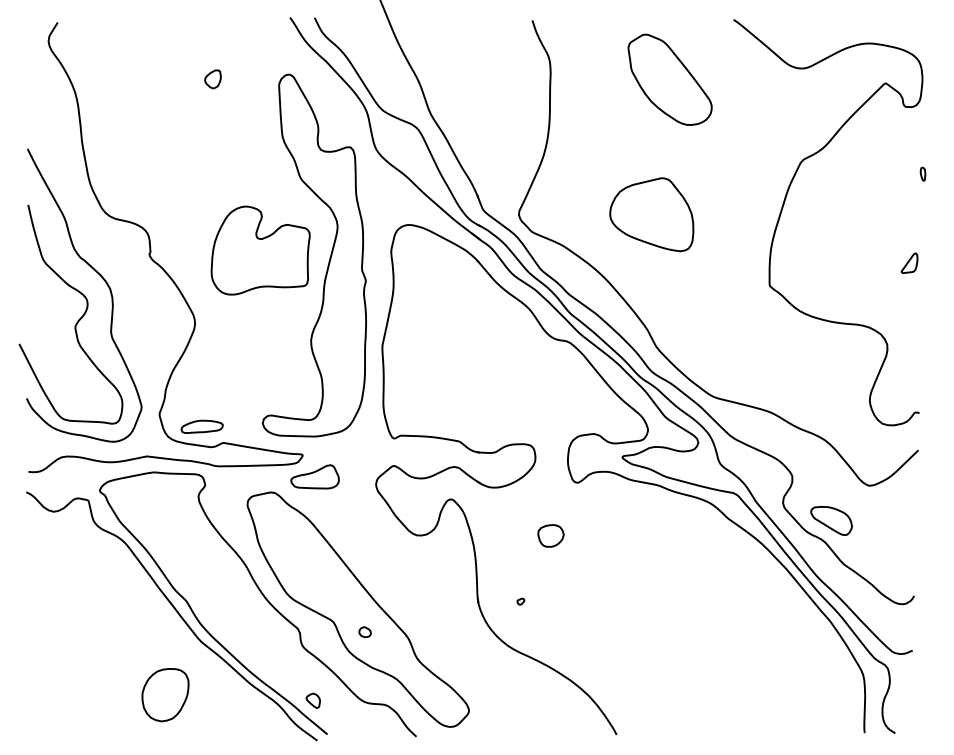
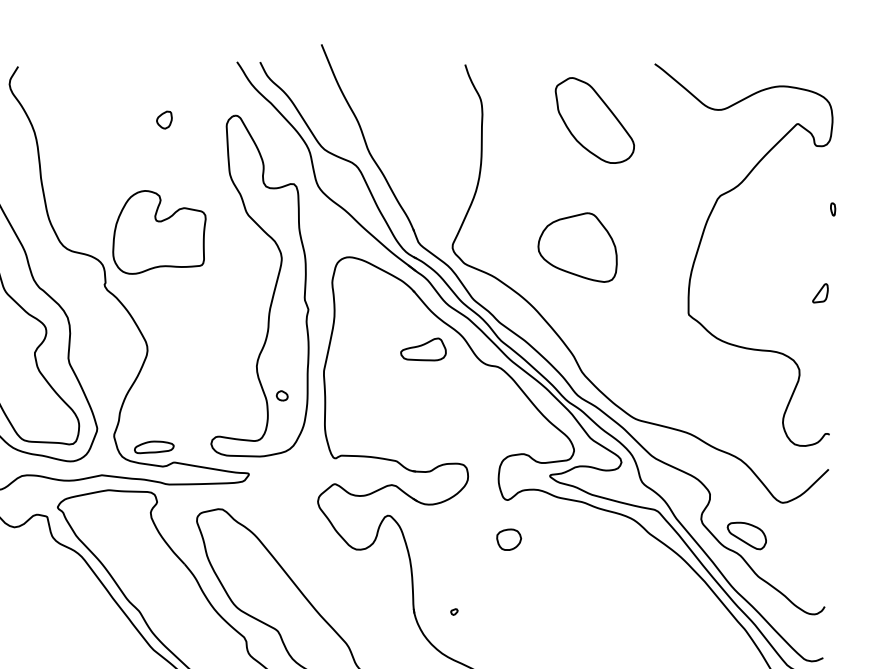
part: (260, 250) -> (159, 232), moved
part: (314, 476) -> (422, 349), moved
part: (550, 535) -> (508, 539), moved
part: (364, 632) -> (281, 396), moved

